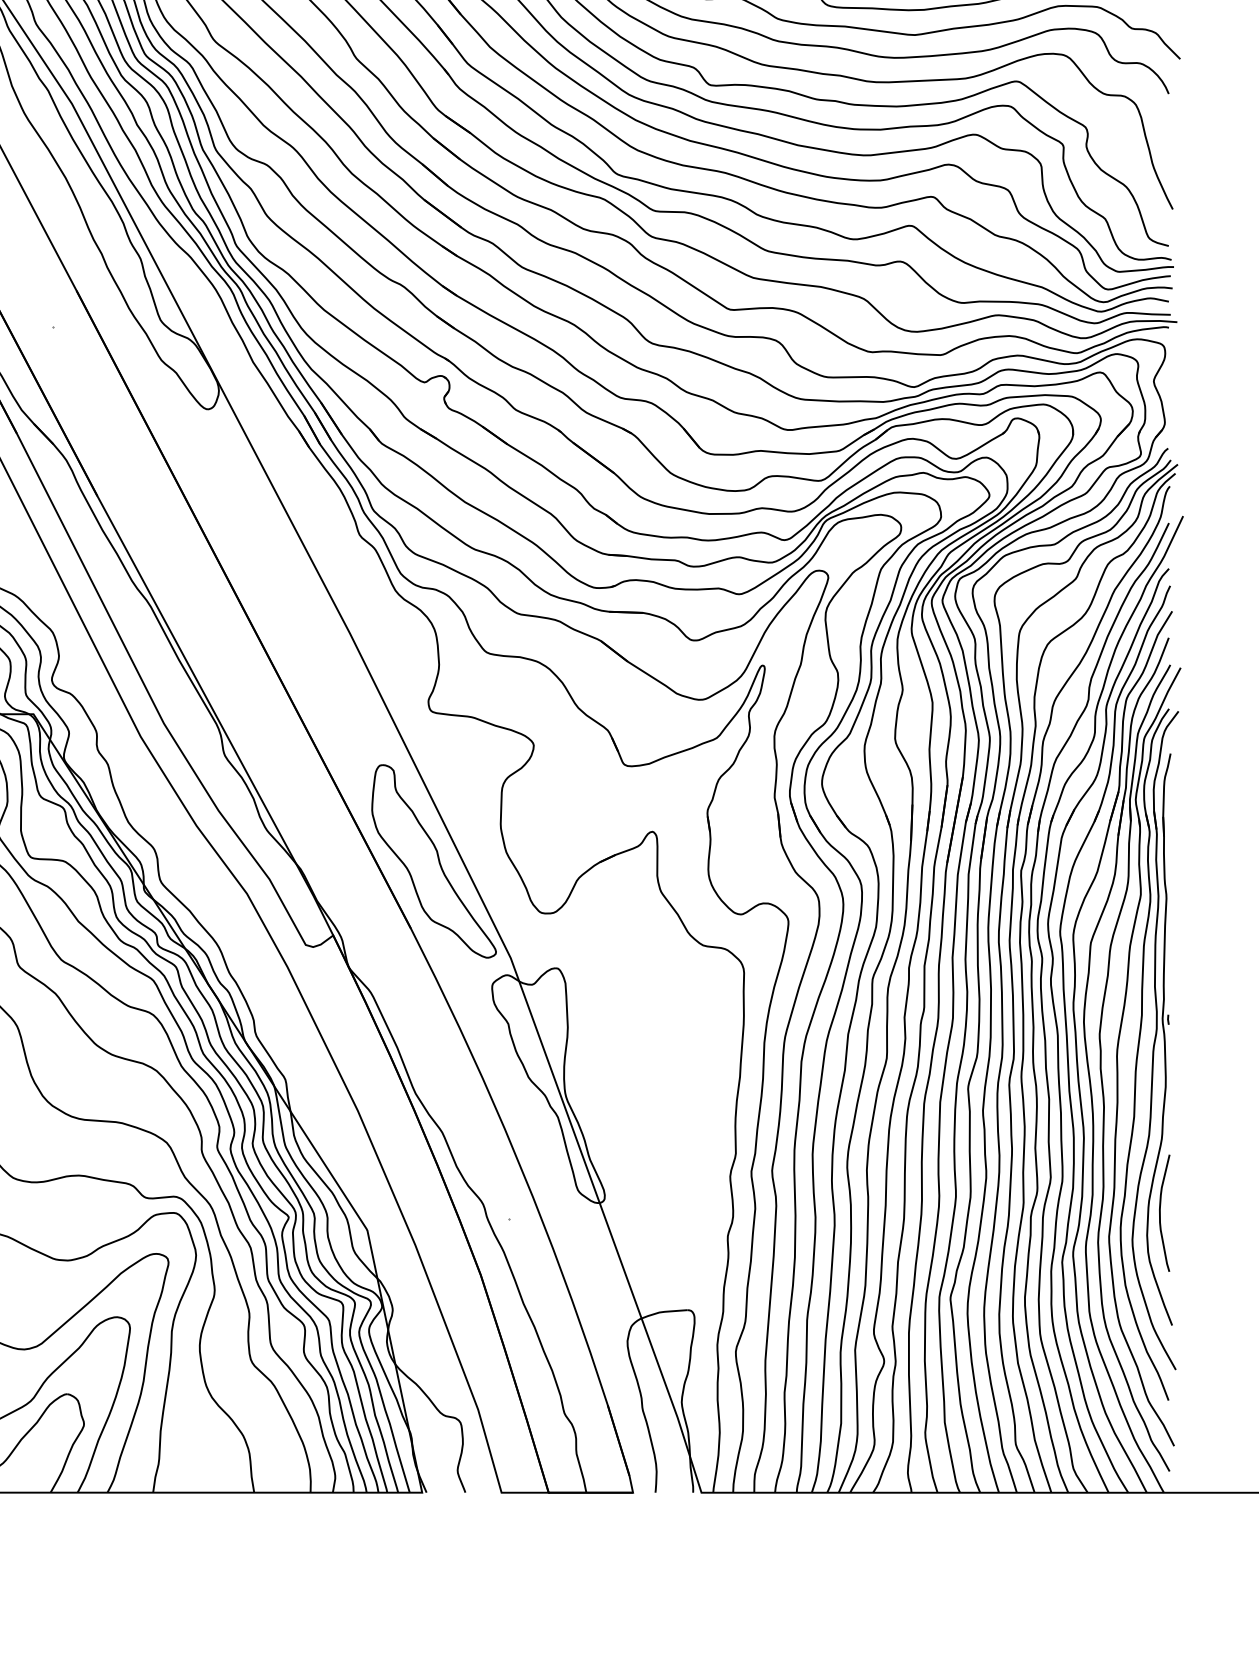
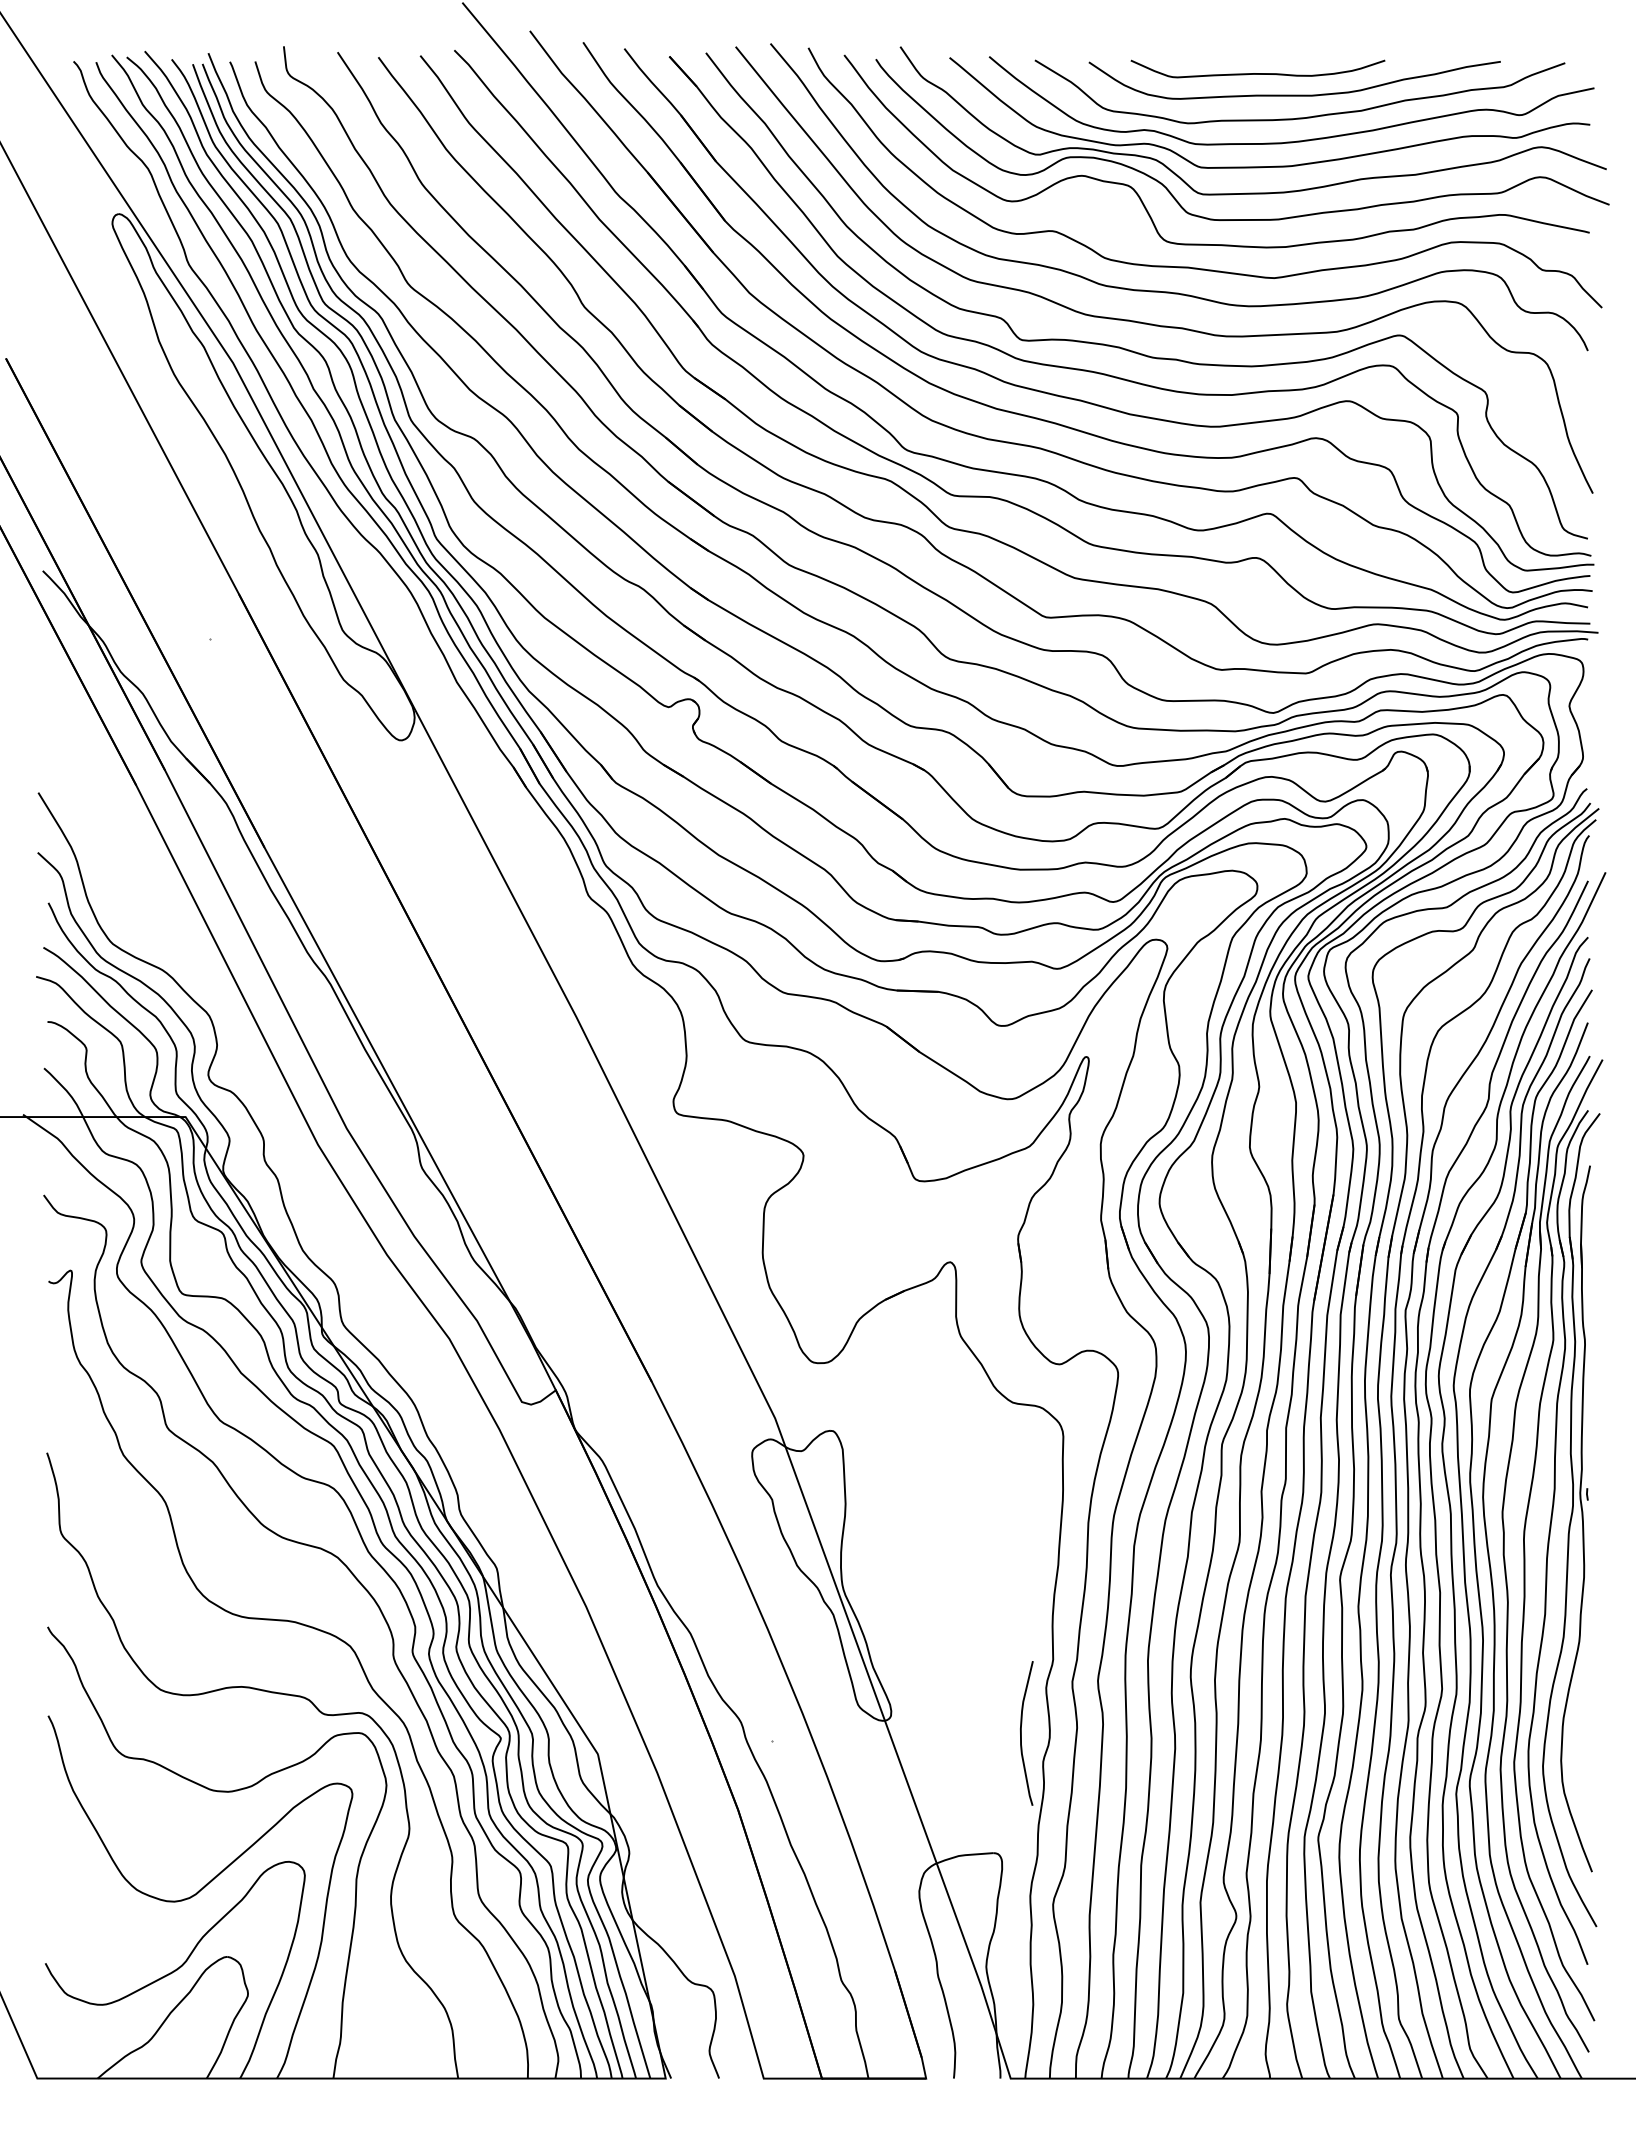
part: (434, 861) -> (680, 1298), removed
curve: (1160, 1213) -> (1021, 1733), moved

